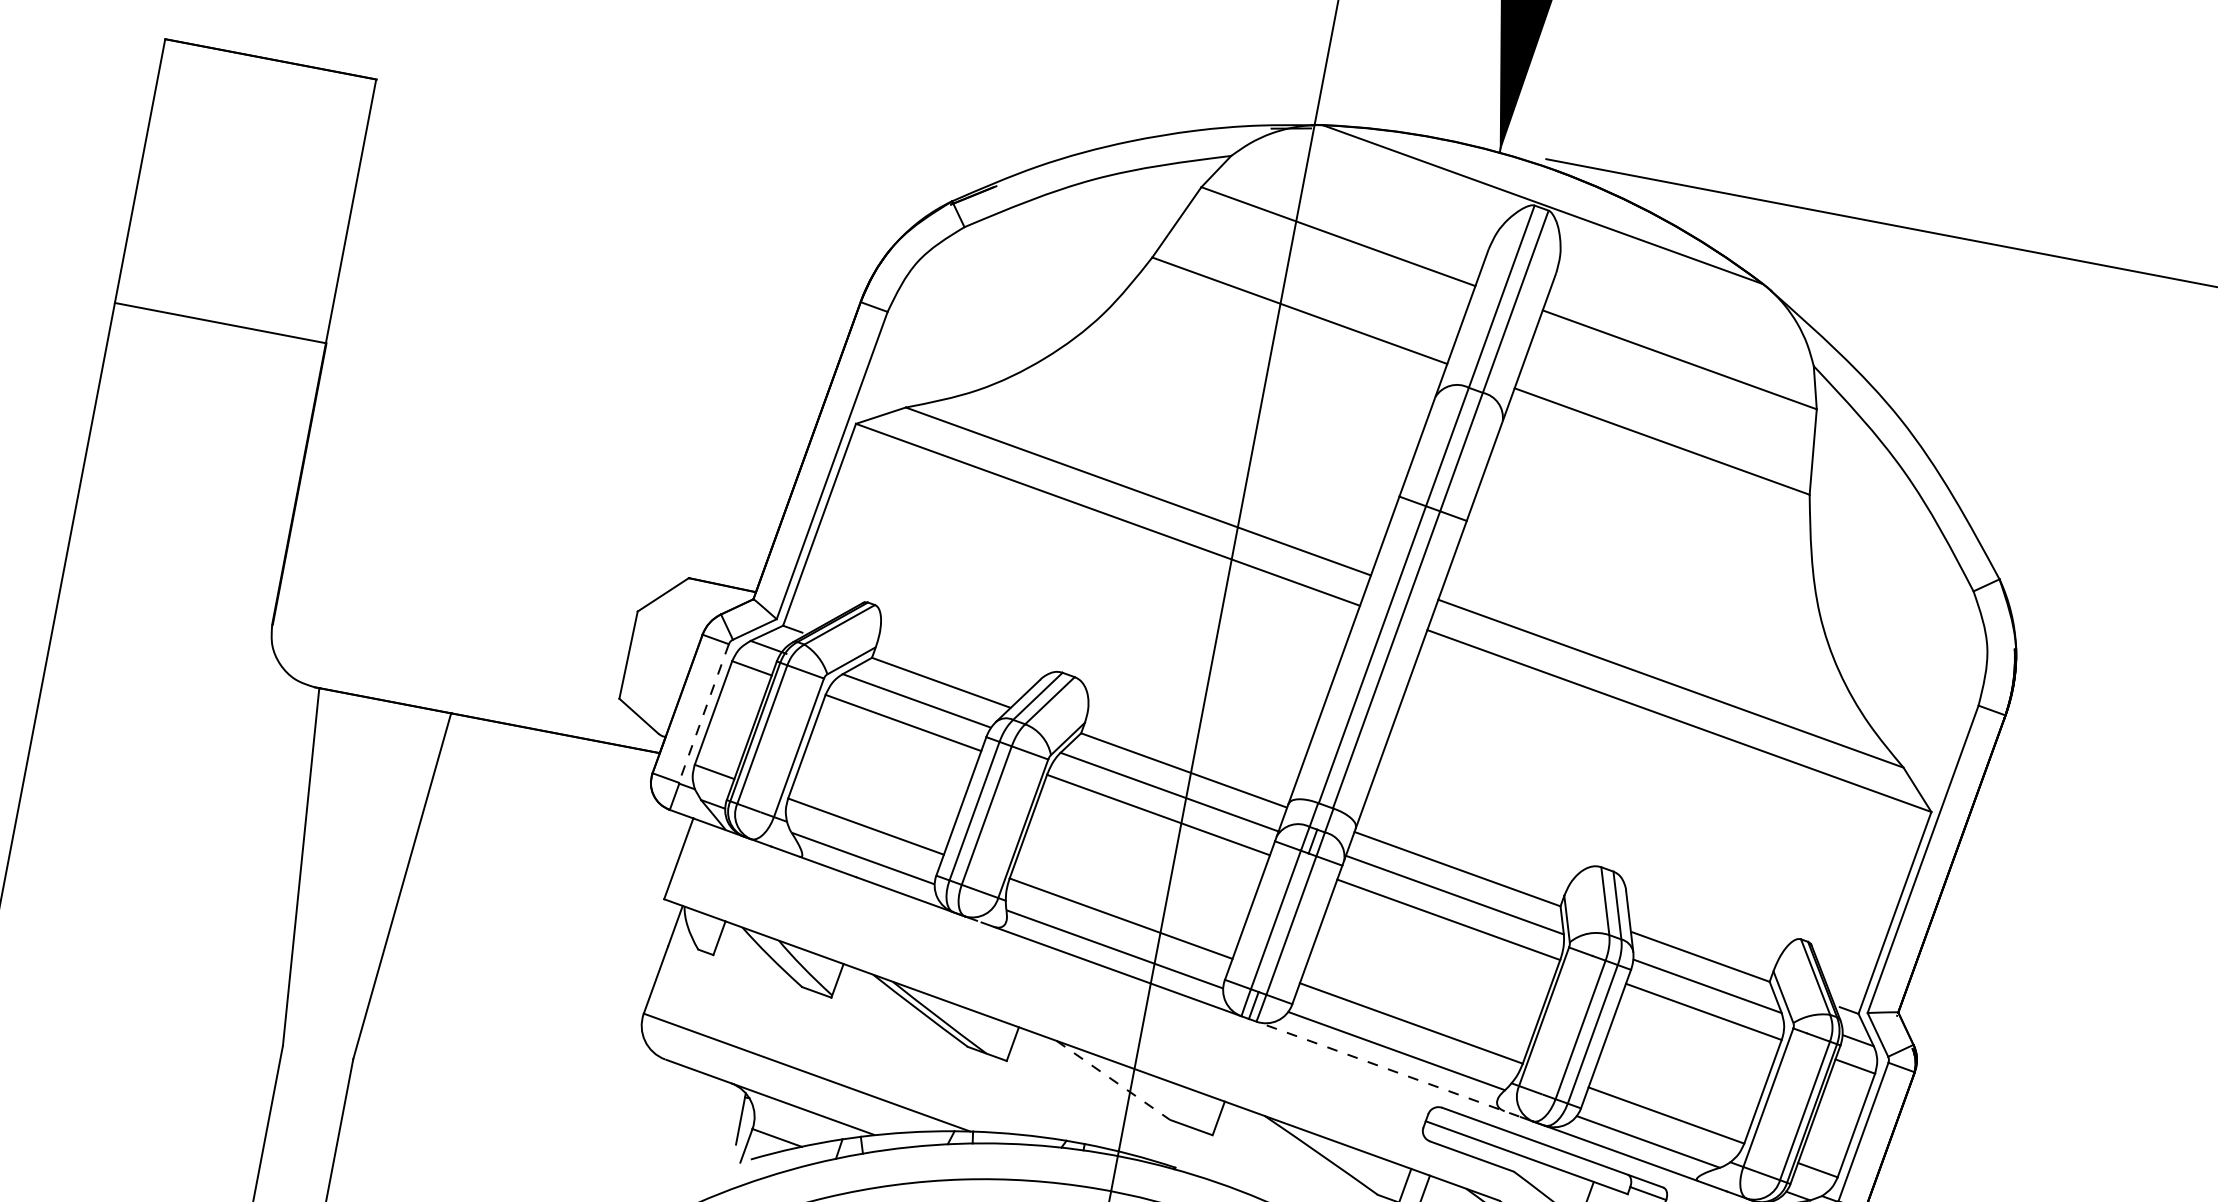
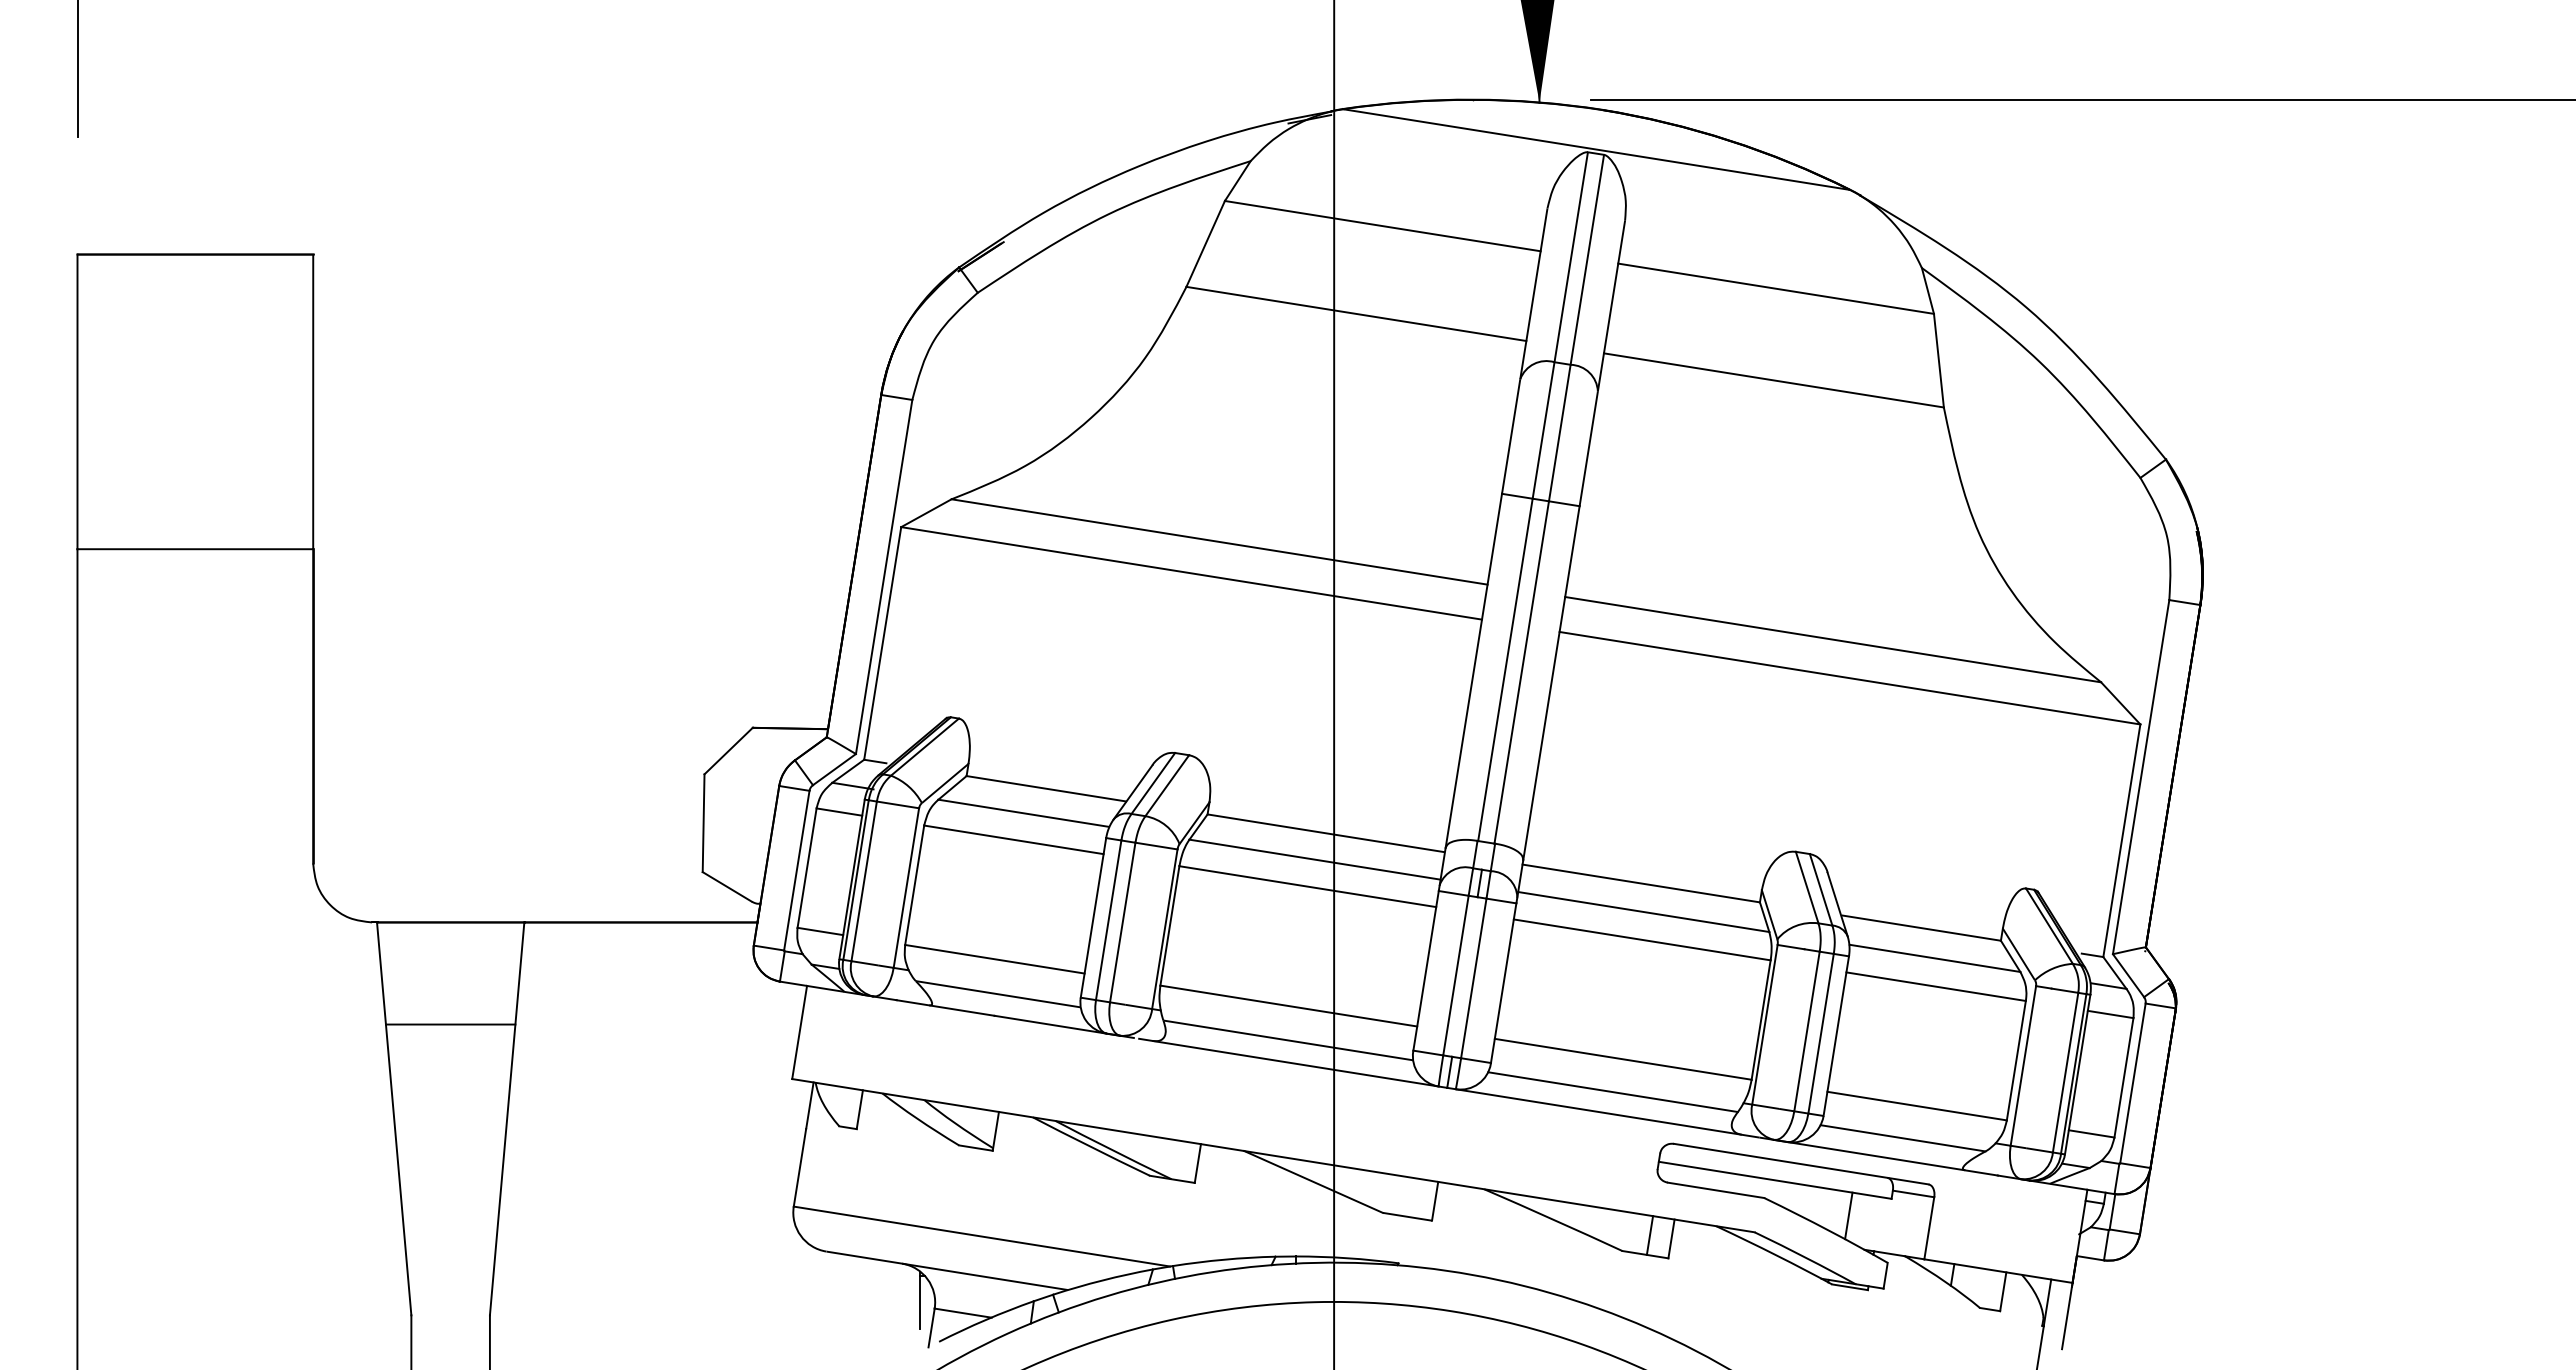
line: (703, 713) -> (796, 870), dashed -> solid
line: (367, 792) -> (450, 1024), added
line: (1387, 1069) -> (1606, 1113), dashed -> solid
line: (1113, 1079) -> (1313, 1181), dashed -> solid

